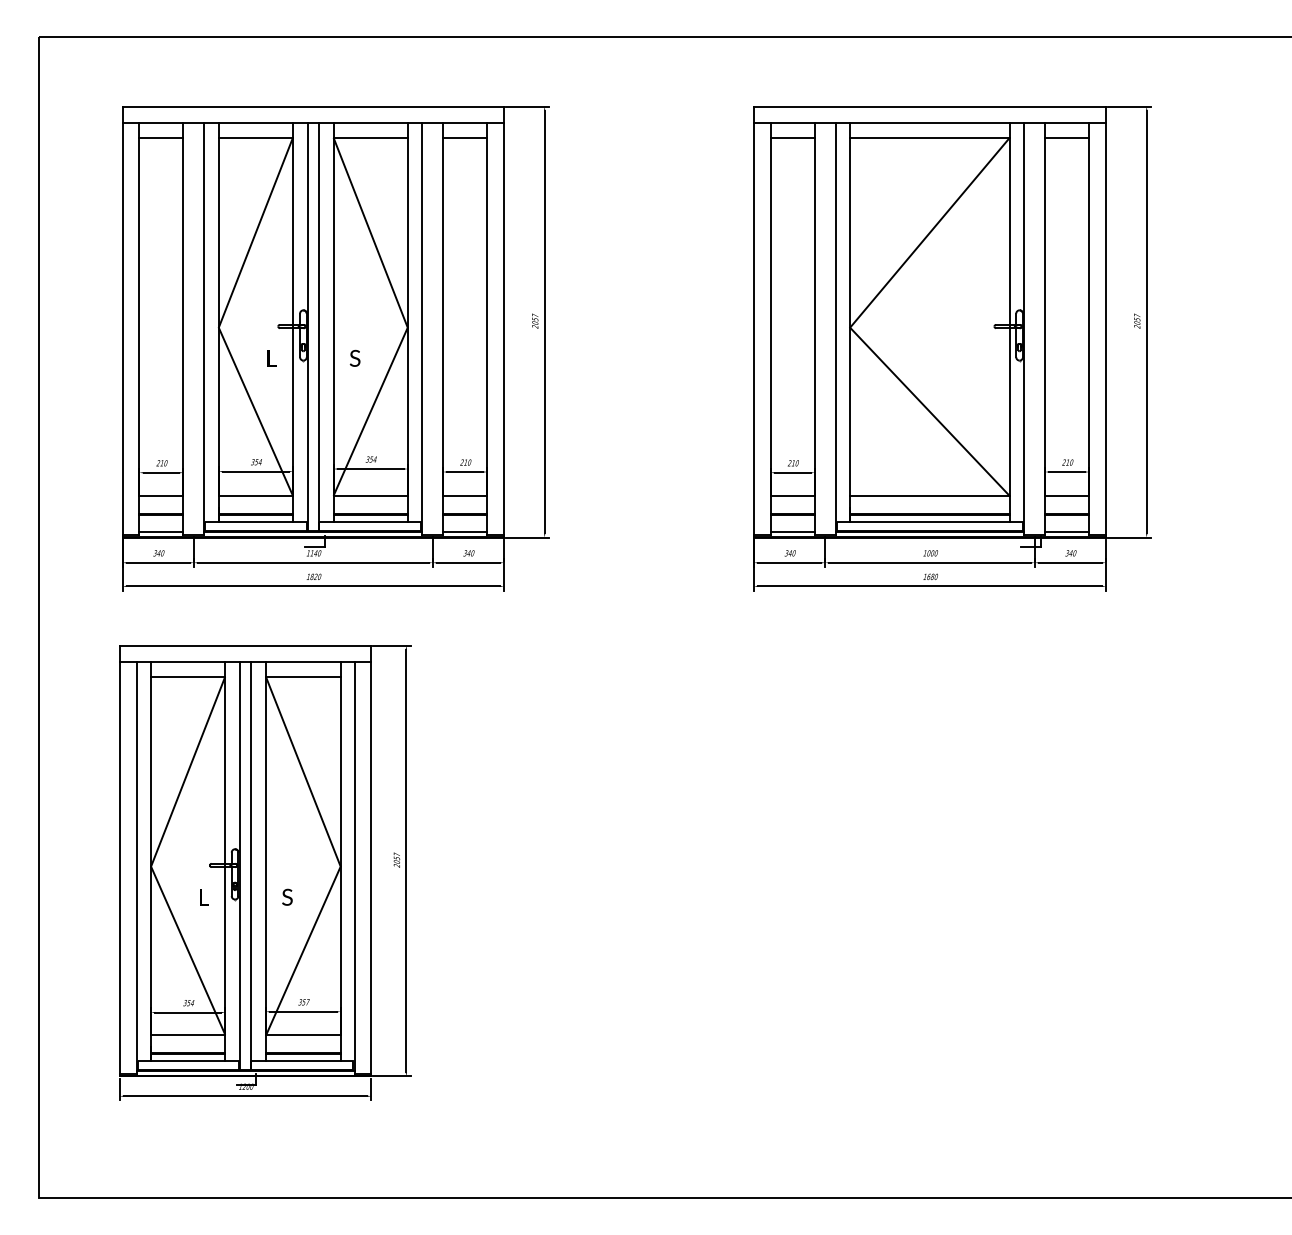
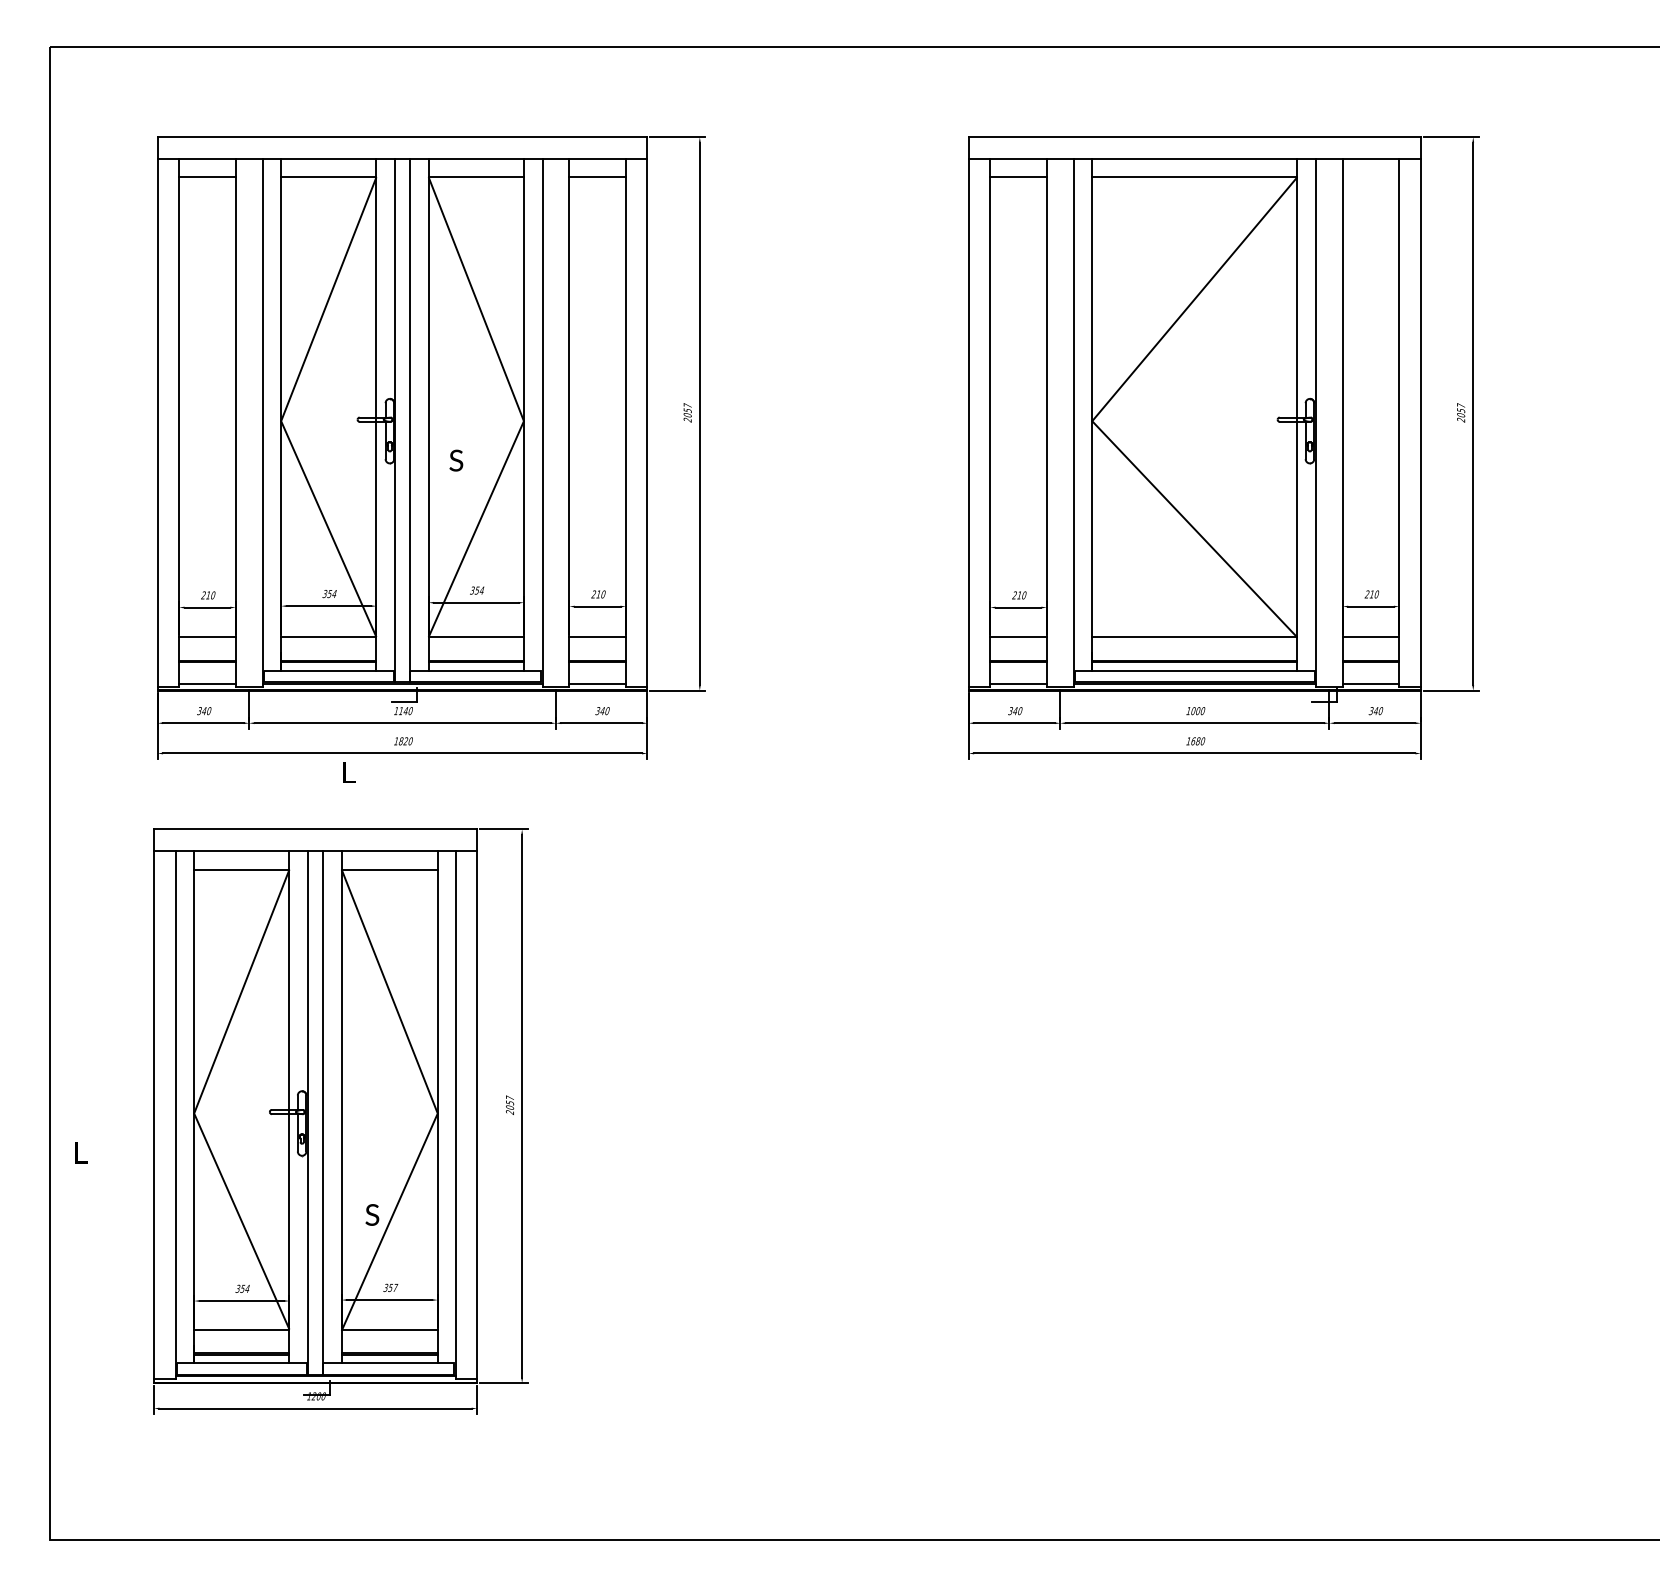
line: (1066, 138) -> (1370, 177), removed
text: (271, 358) -> (349, 772), moved
text: (204, 896) -> (81, 1152), moved
text: (287, 896) -> (372, 1214), moved

